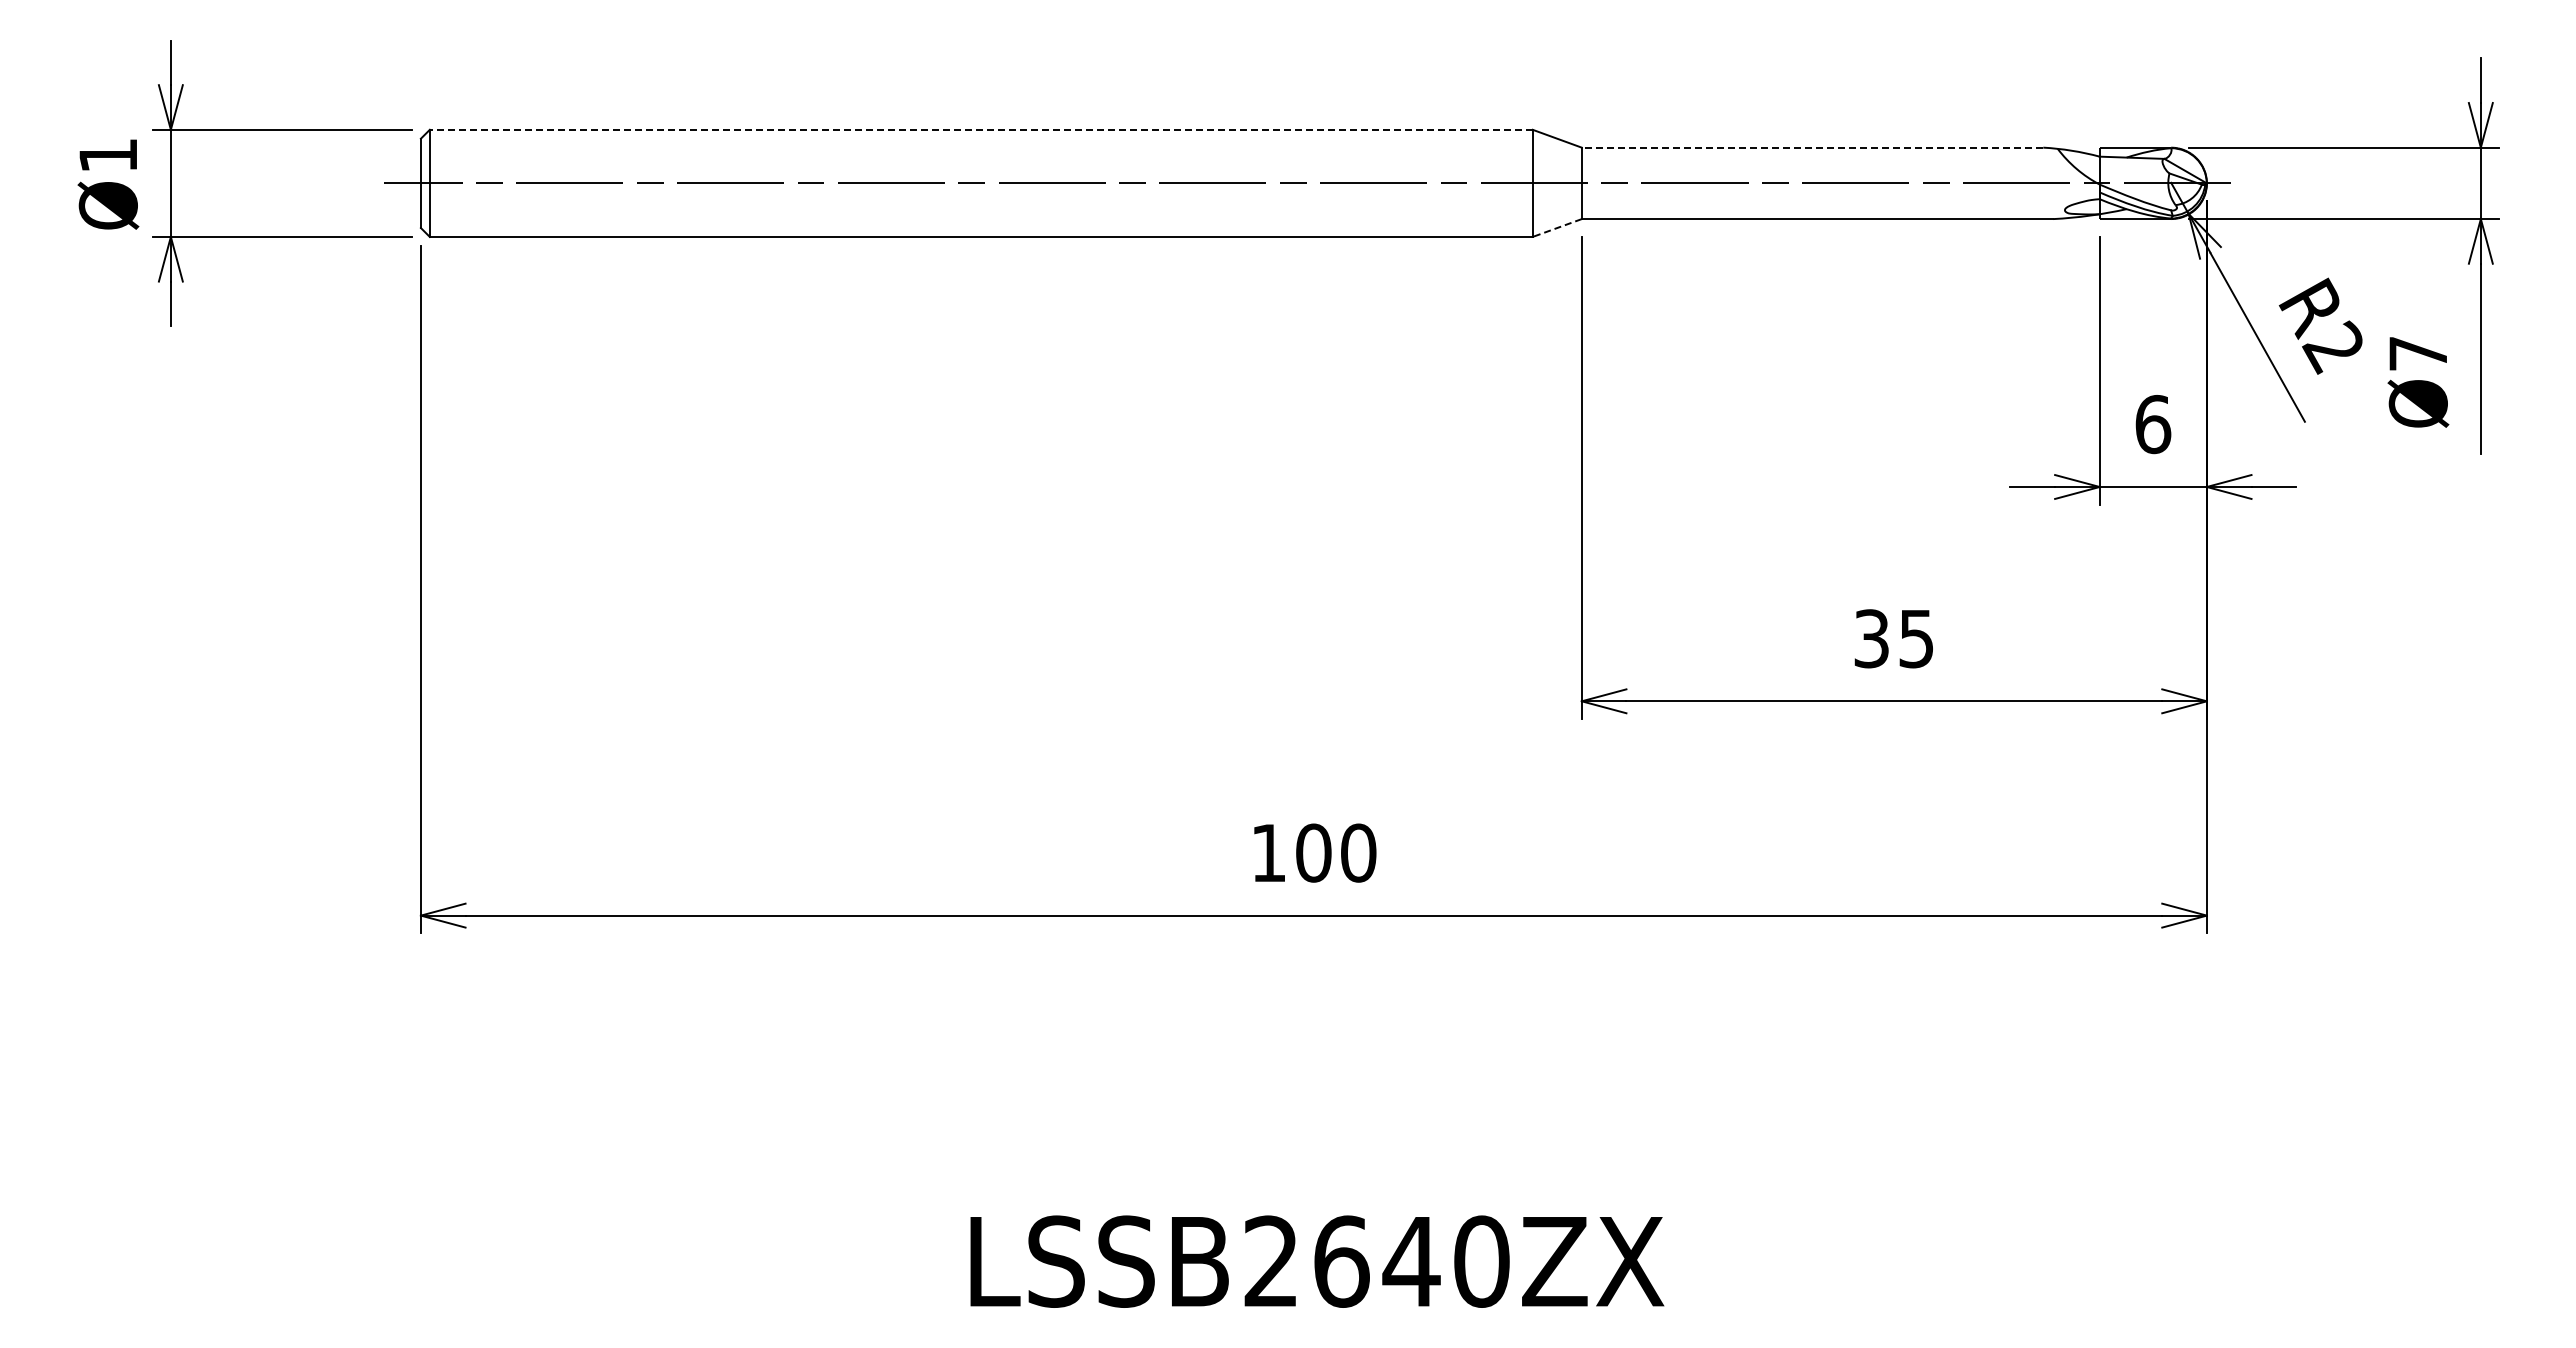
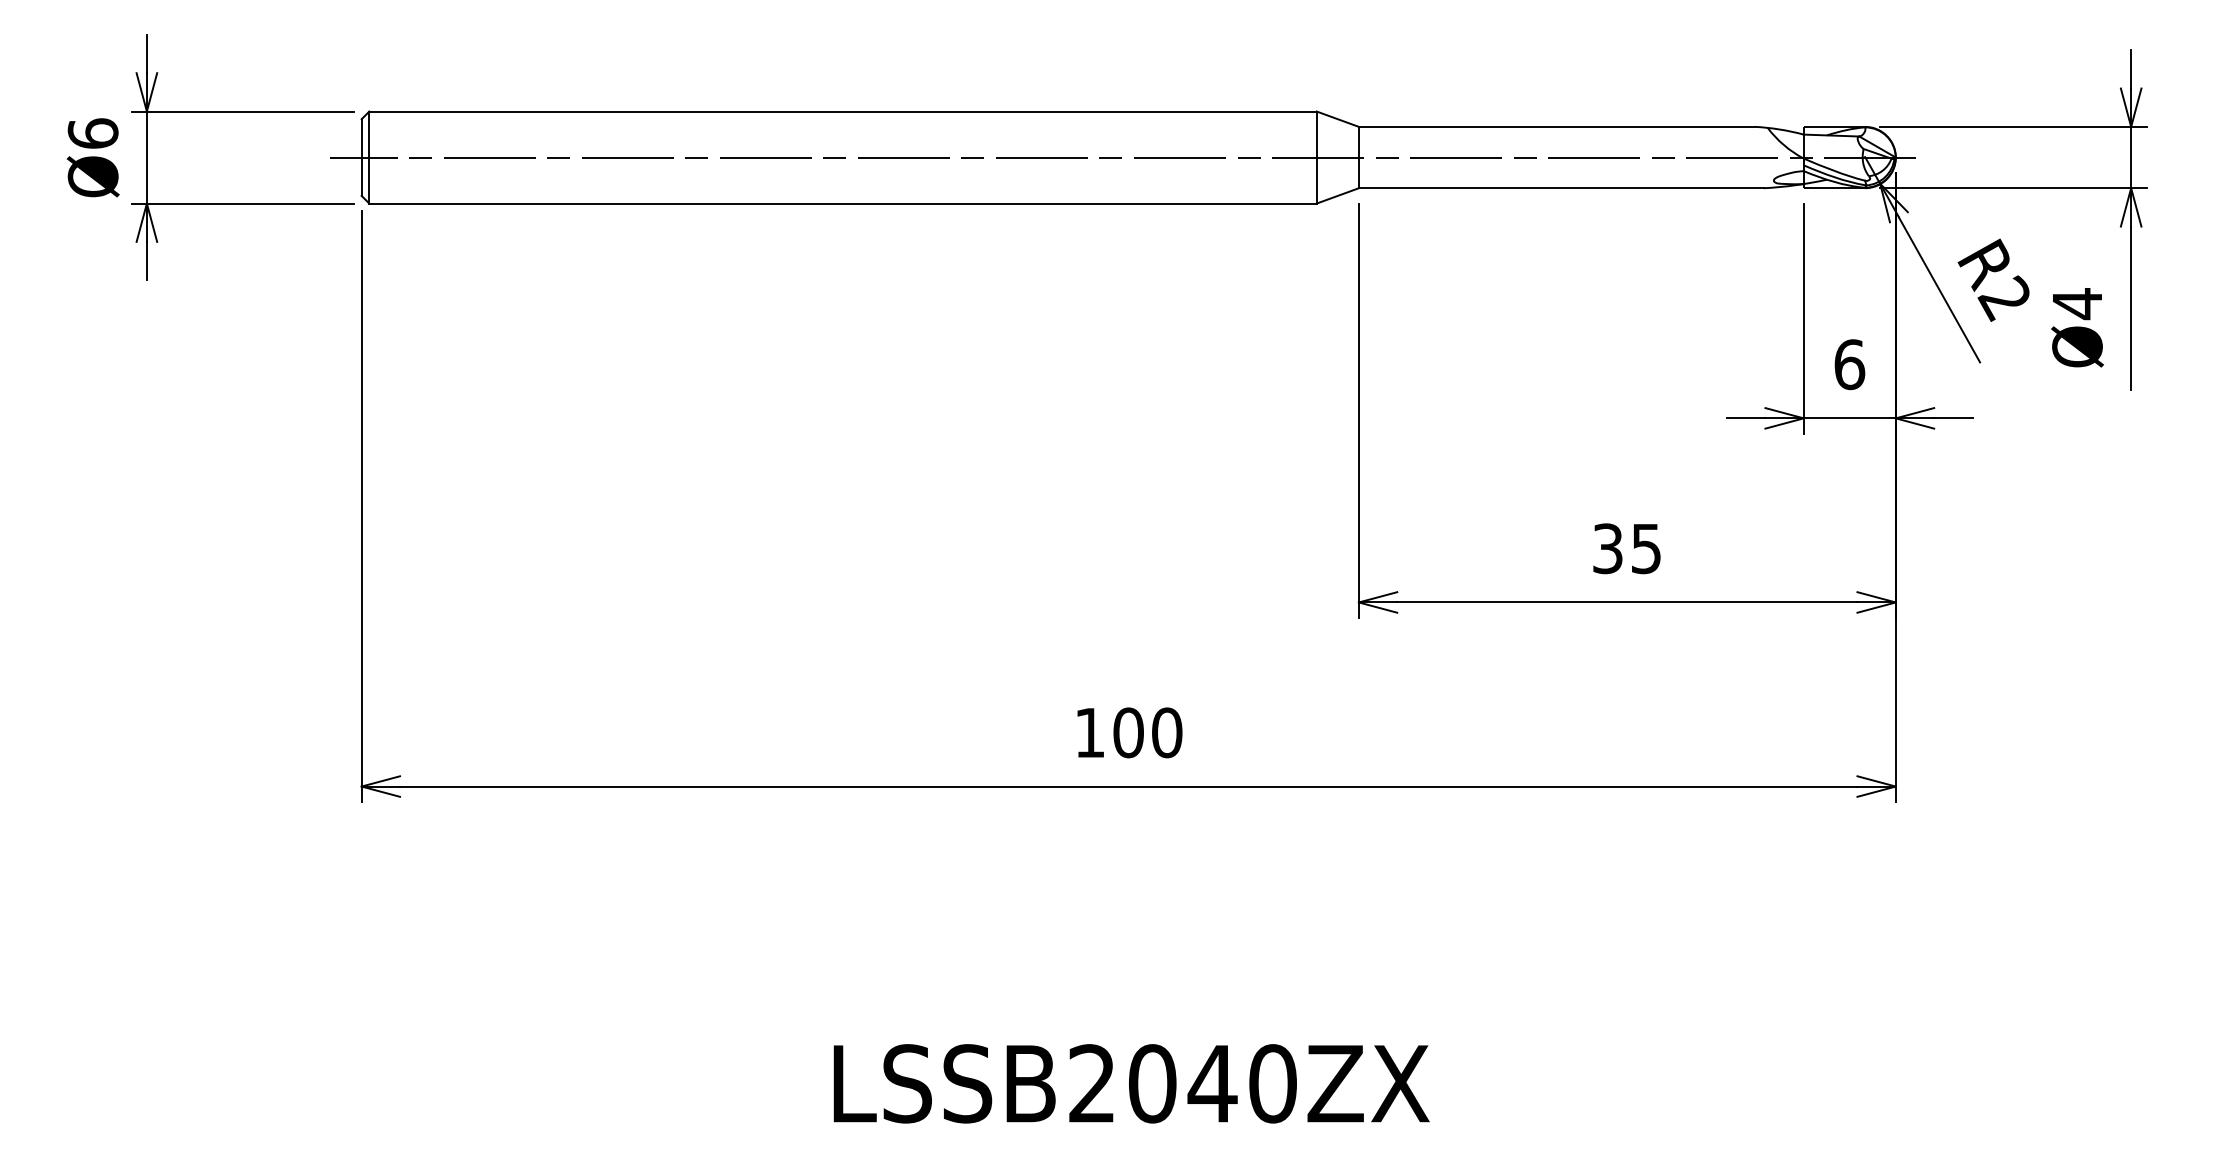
line: (980, 129) -> (842, 111), dashed -> solid
line: (1812, 147) -> (1557, 126), dashed -> solid
text: (107, 155) -> (92, 133), Ø1 -> Ø6
line: (1556, 228) -> (1337, 196), dashed -> solid
text: (2417, 353) -> (2076, 303), Ø7 -> Ø4
text: (1341, 1261) -> (1152, 1083), LSSB2640ZX -> LSSB2040ZX

